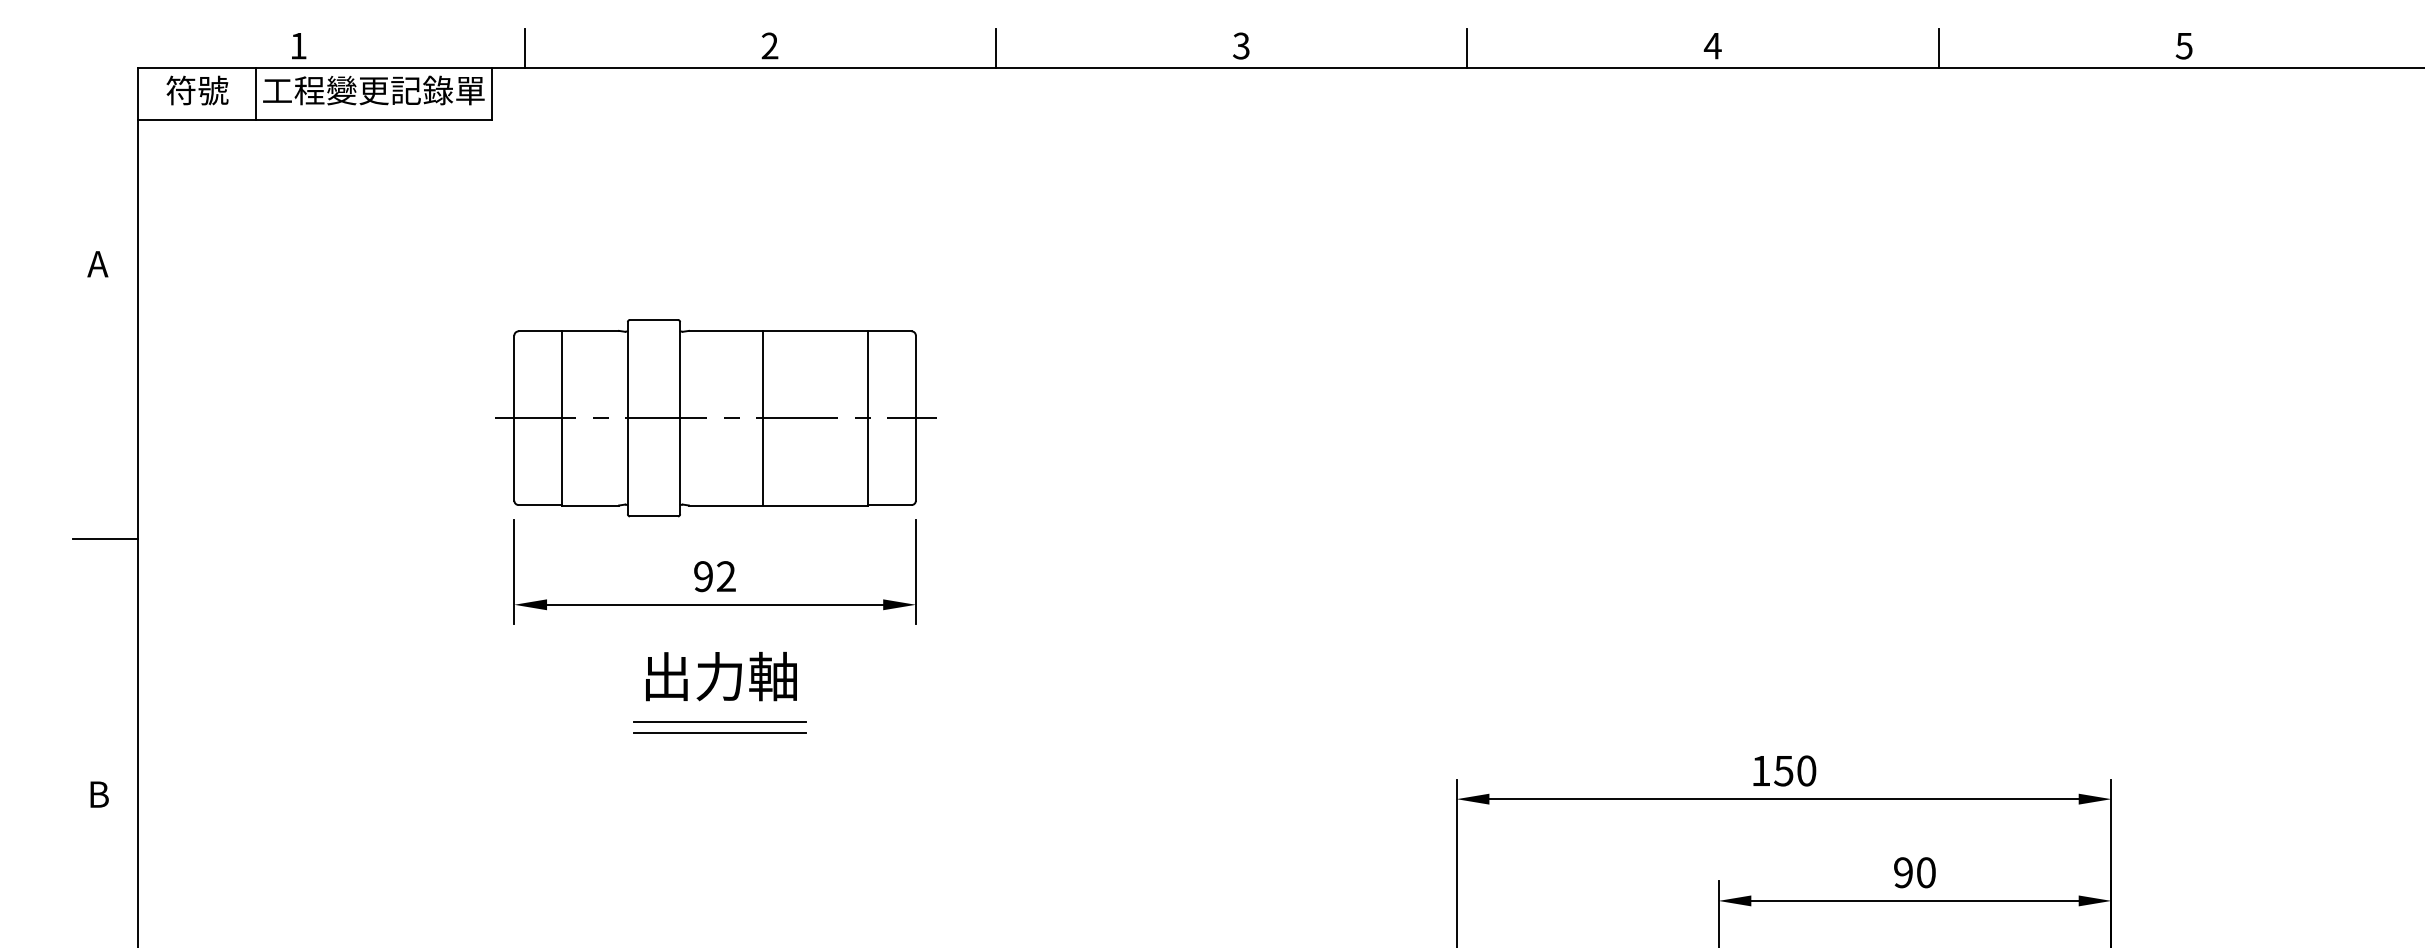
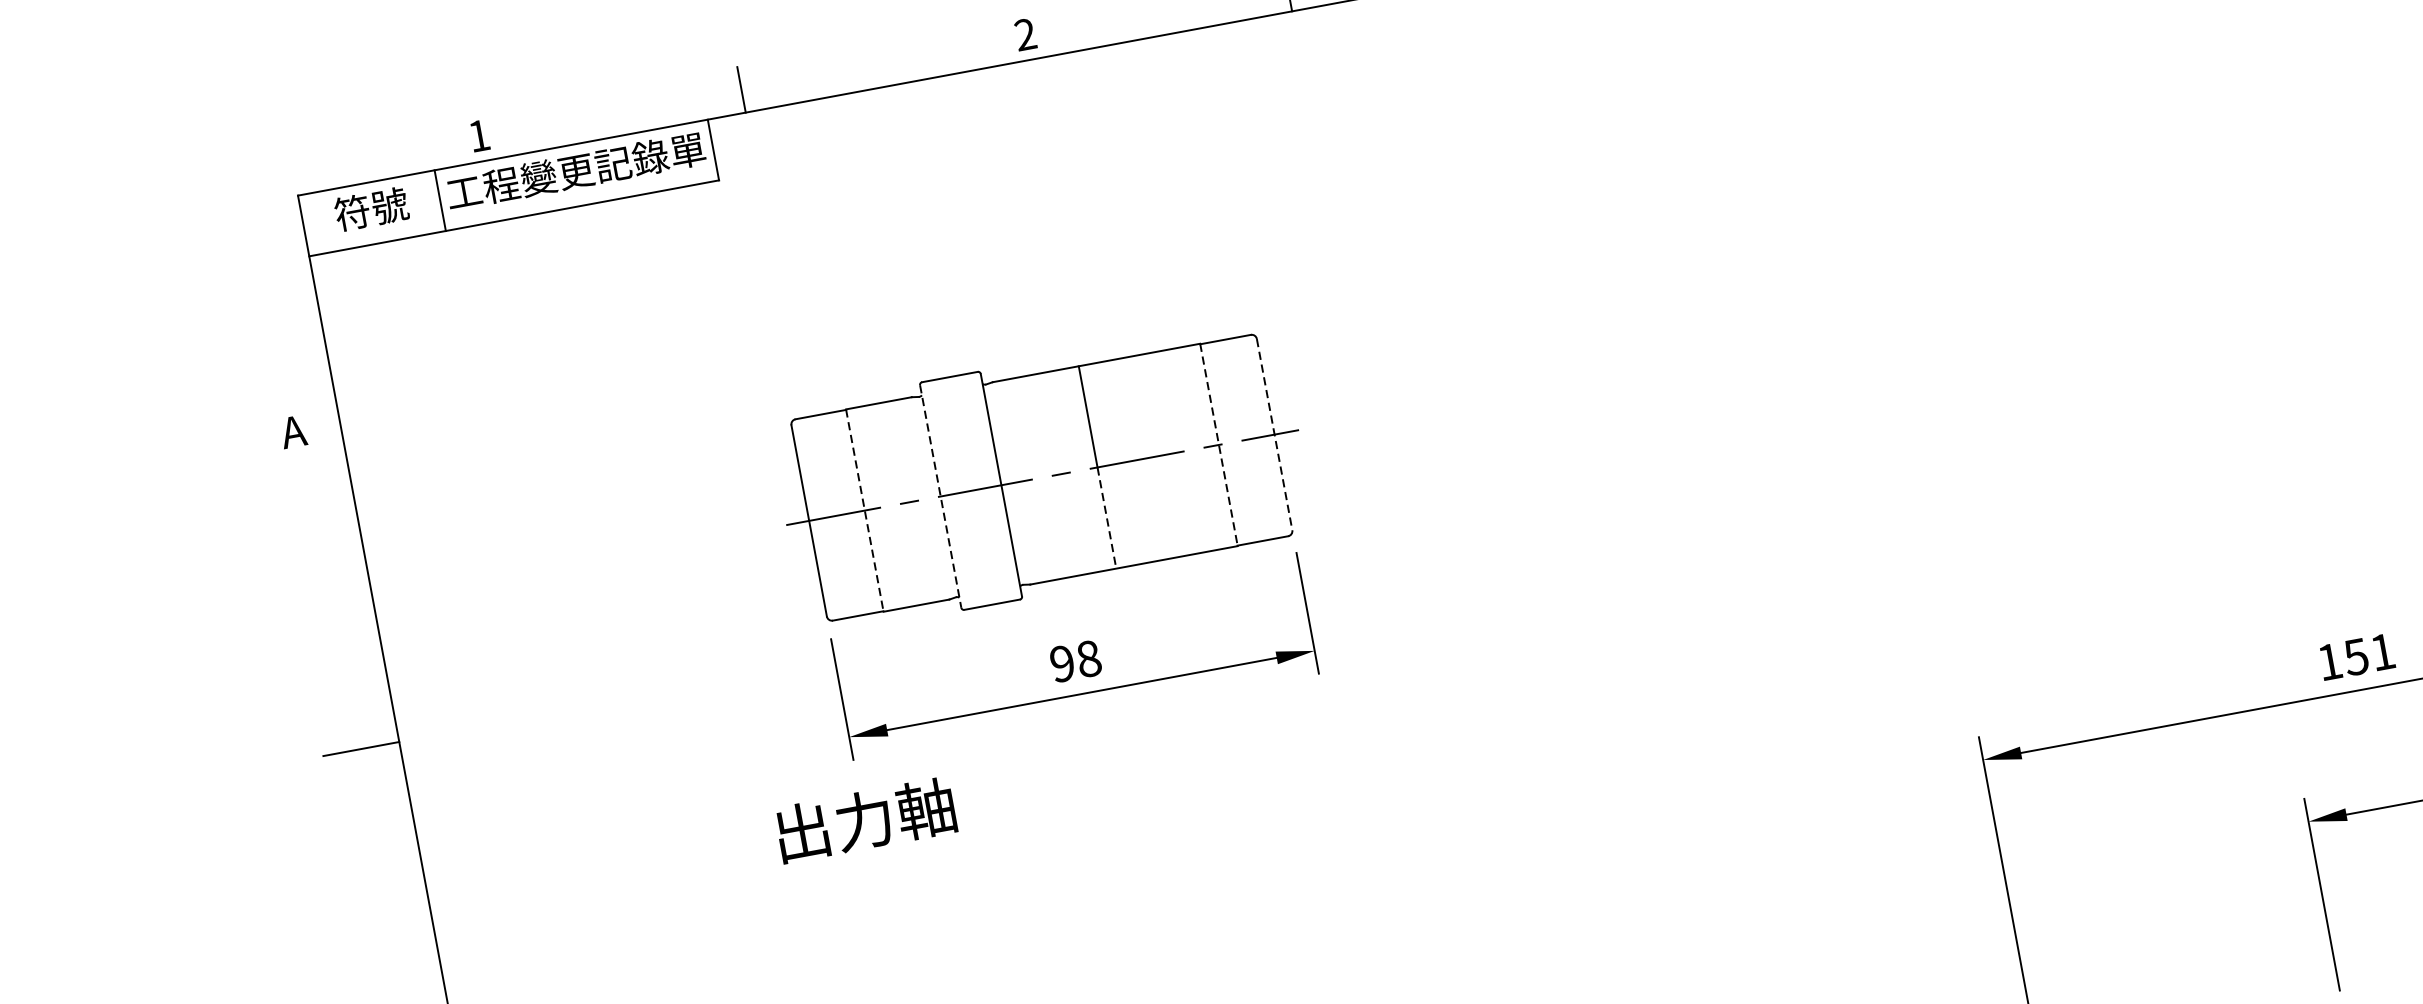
line: (562, 418) -> (865, 510), solid -> dashed
line: (627, 418) -> (940, 496), solid -> dashed
line: (867, 418) -> (1218, 445), solid -> dashed
line: (915, 418) -> (1274, 435), solid -> dashed
line: (763, 461) -> (1107, 517), solid -> dashed
text: (726, 576) -> (1089, 658), 92 -> 98
text: (721, 676) -> (866, 820), moved
line: (720, 722) -> (1113, 829), removed
line: (720, 733) -> (1115, 842), removed
text: (1806, 770) -> (2382, 651), 150 -> 151

